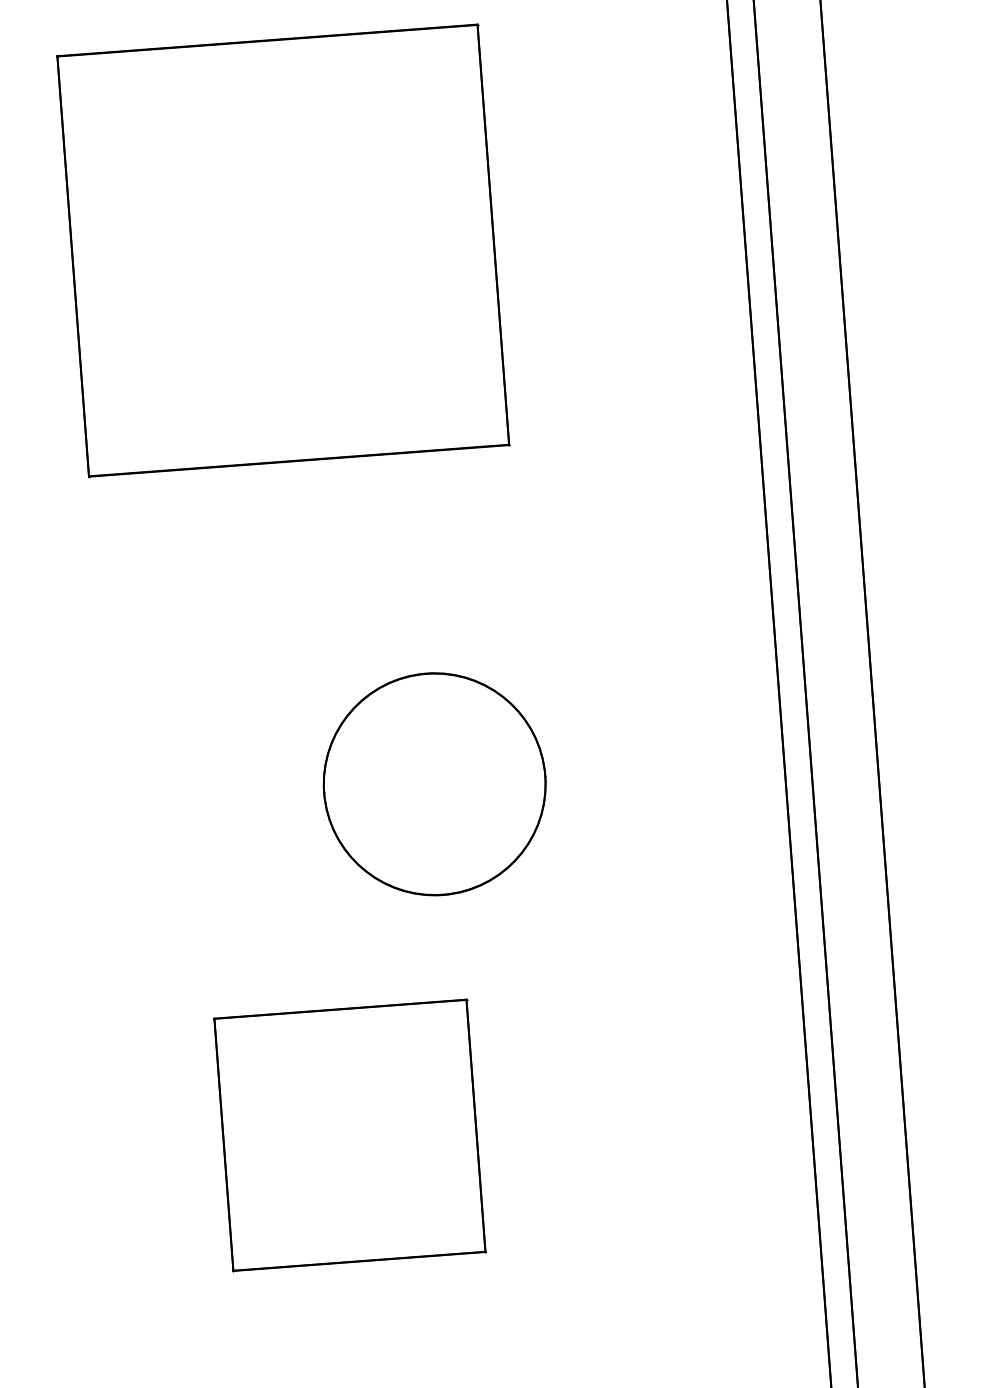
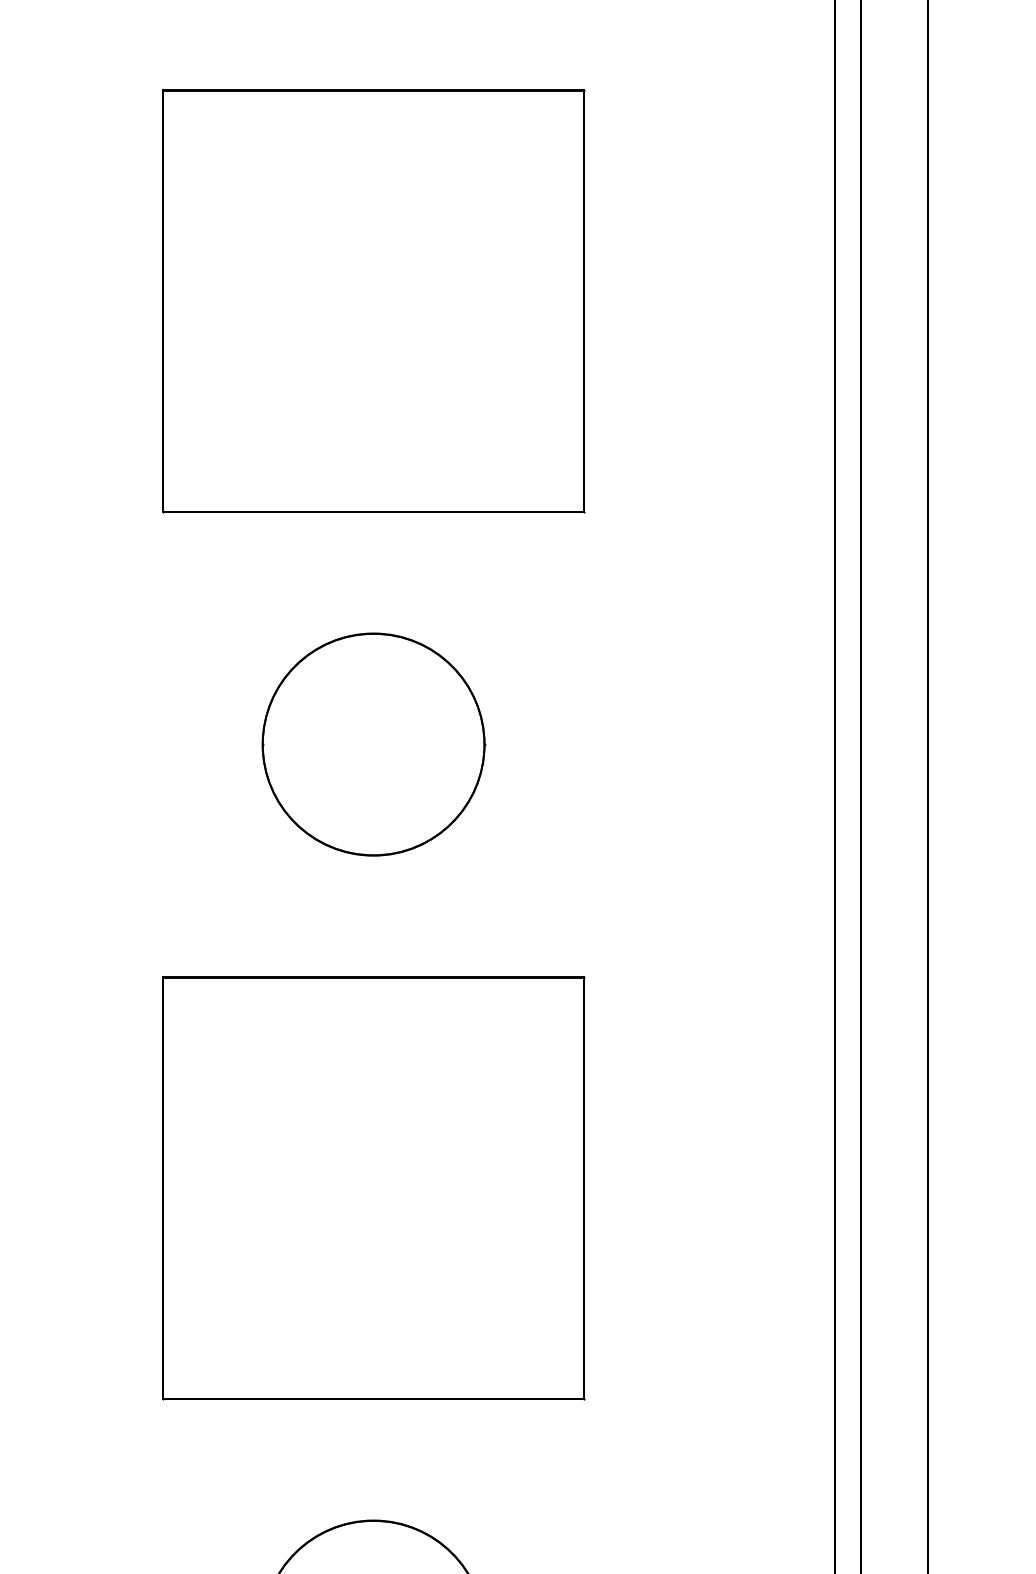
part: (434, 784) -> (373, 744), moved
part: (349, 1135) -> (373, 1188), size x1.67

